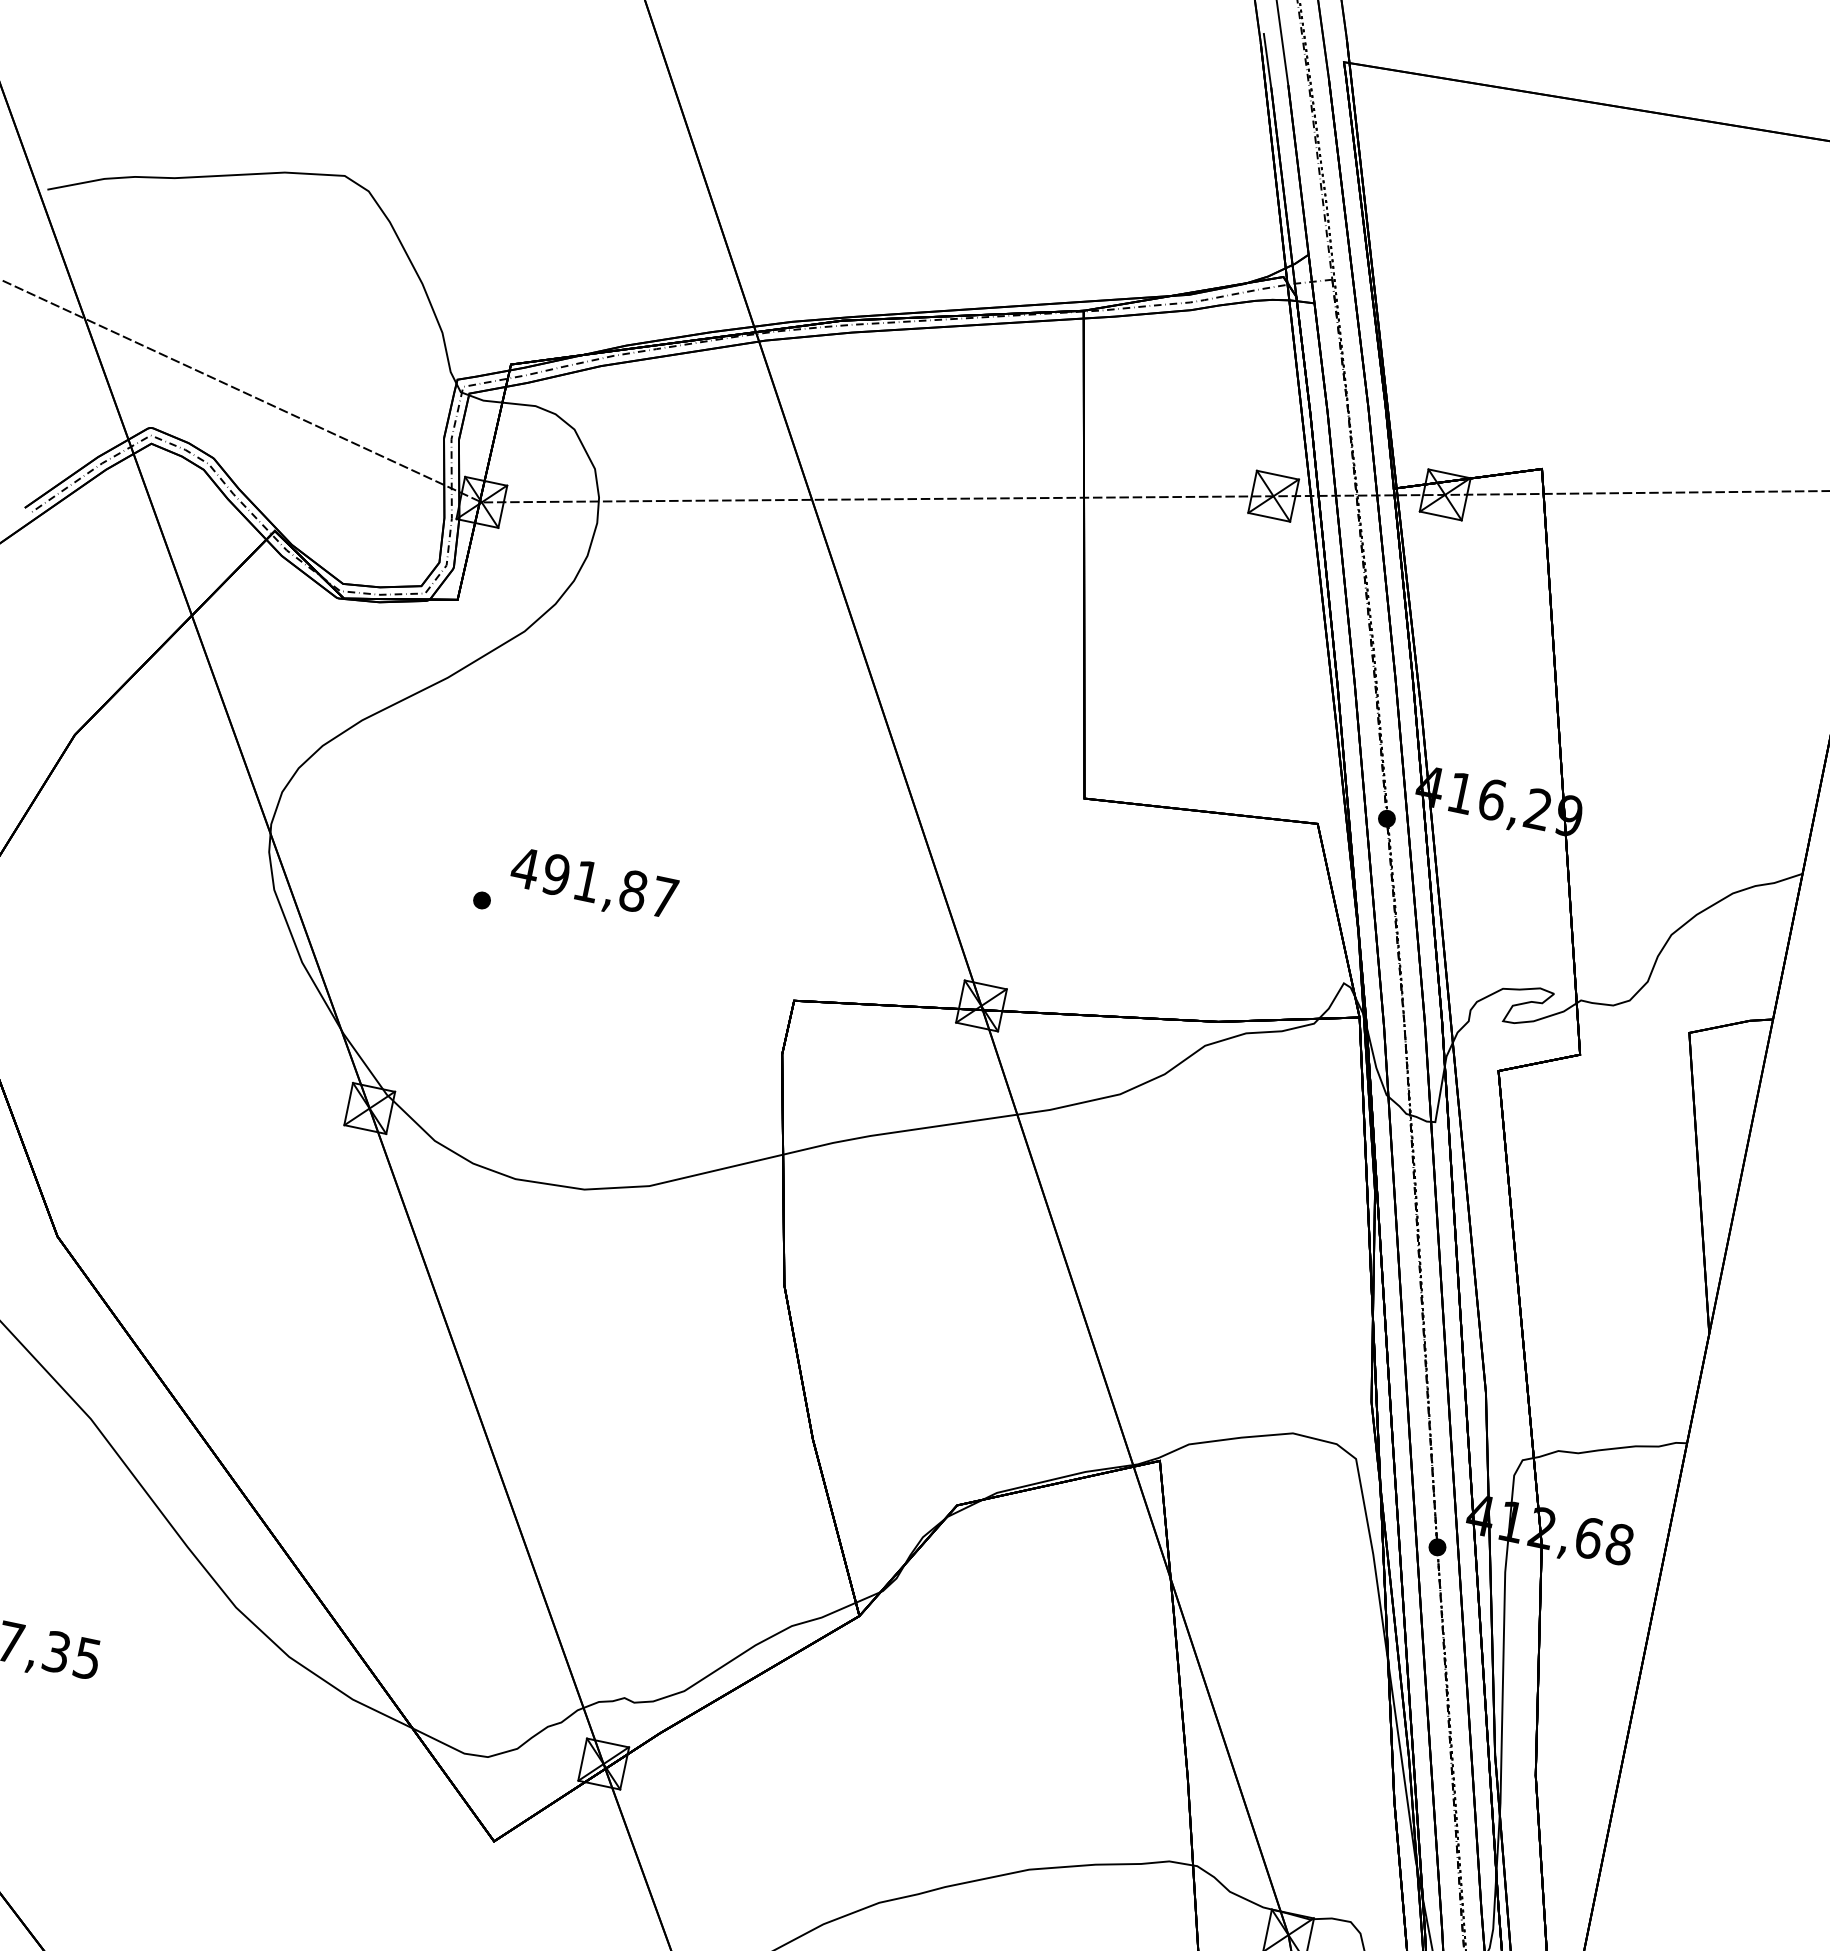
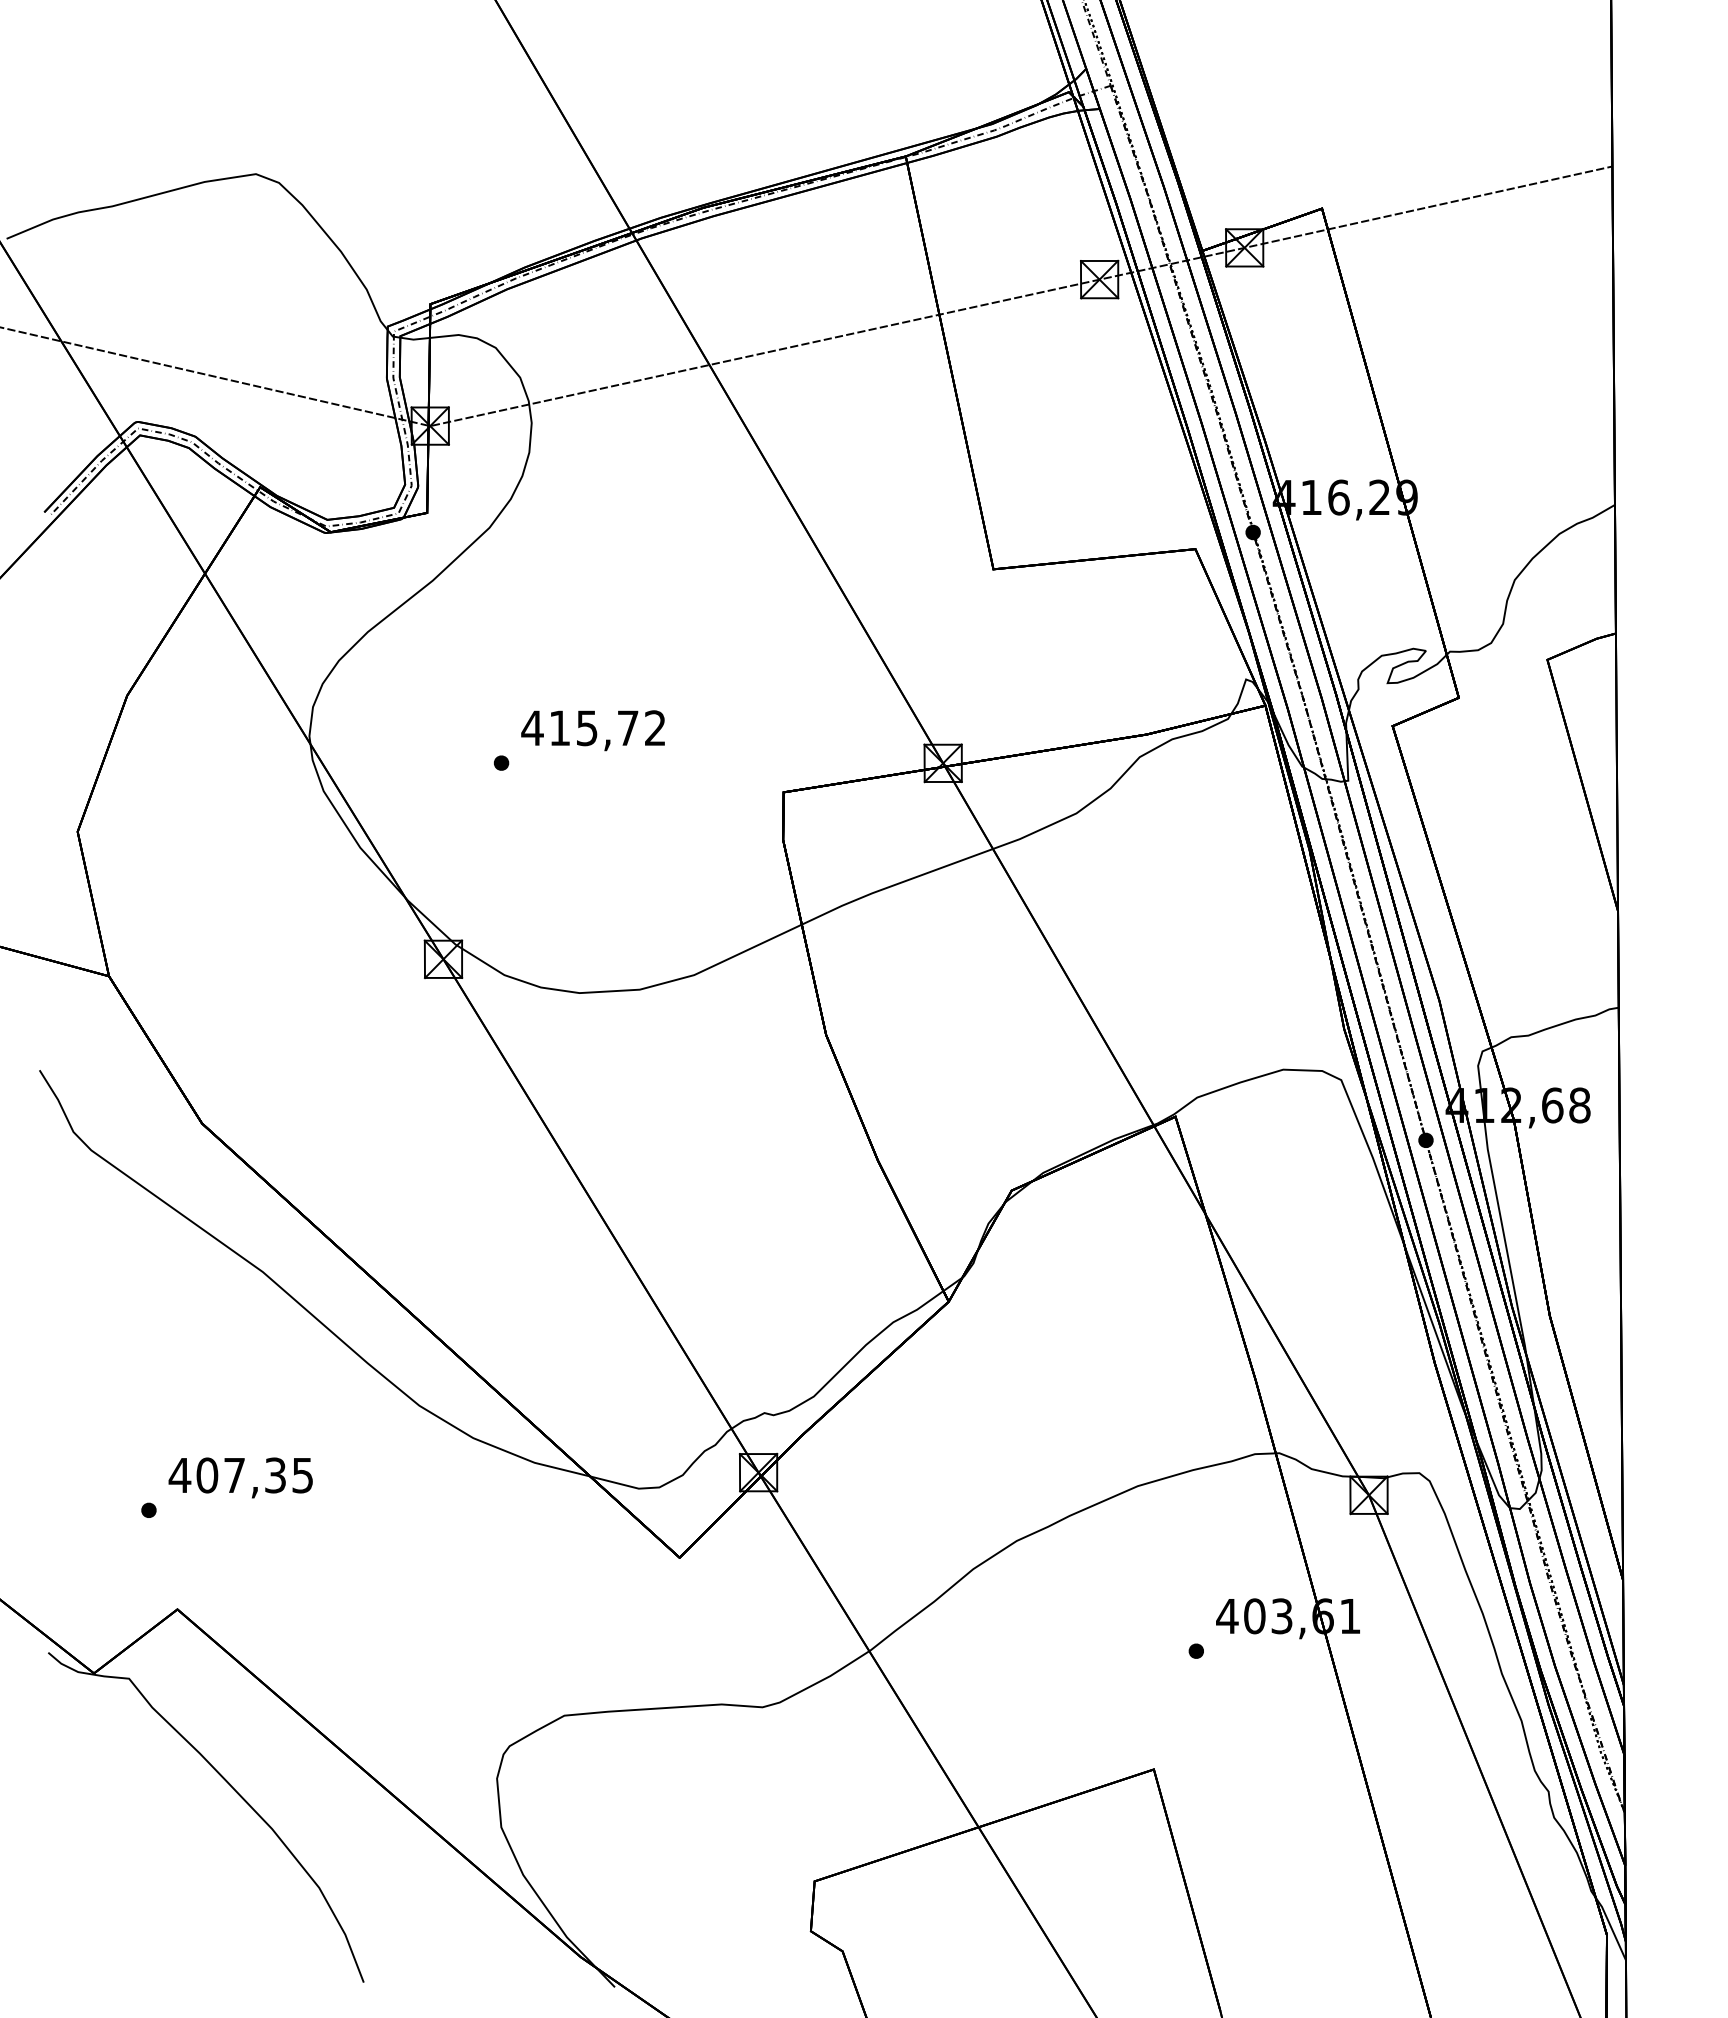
text: (610, 886) -> (607, 728), 491,87 -> 415,72

